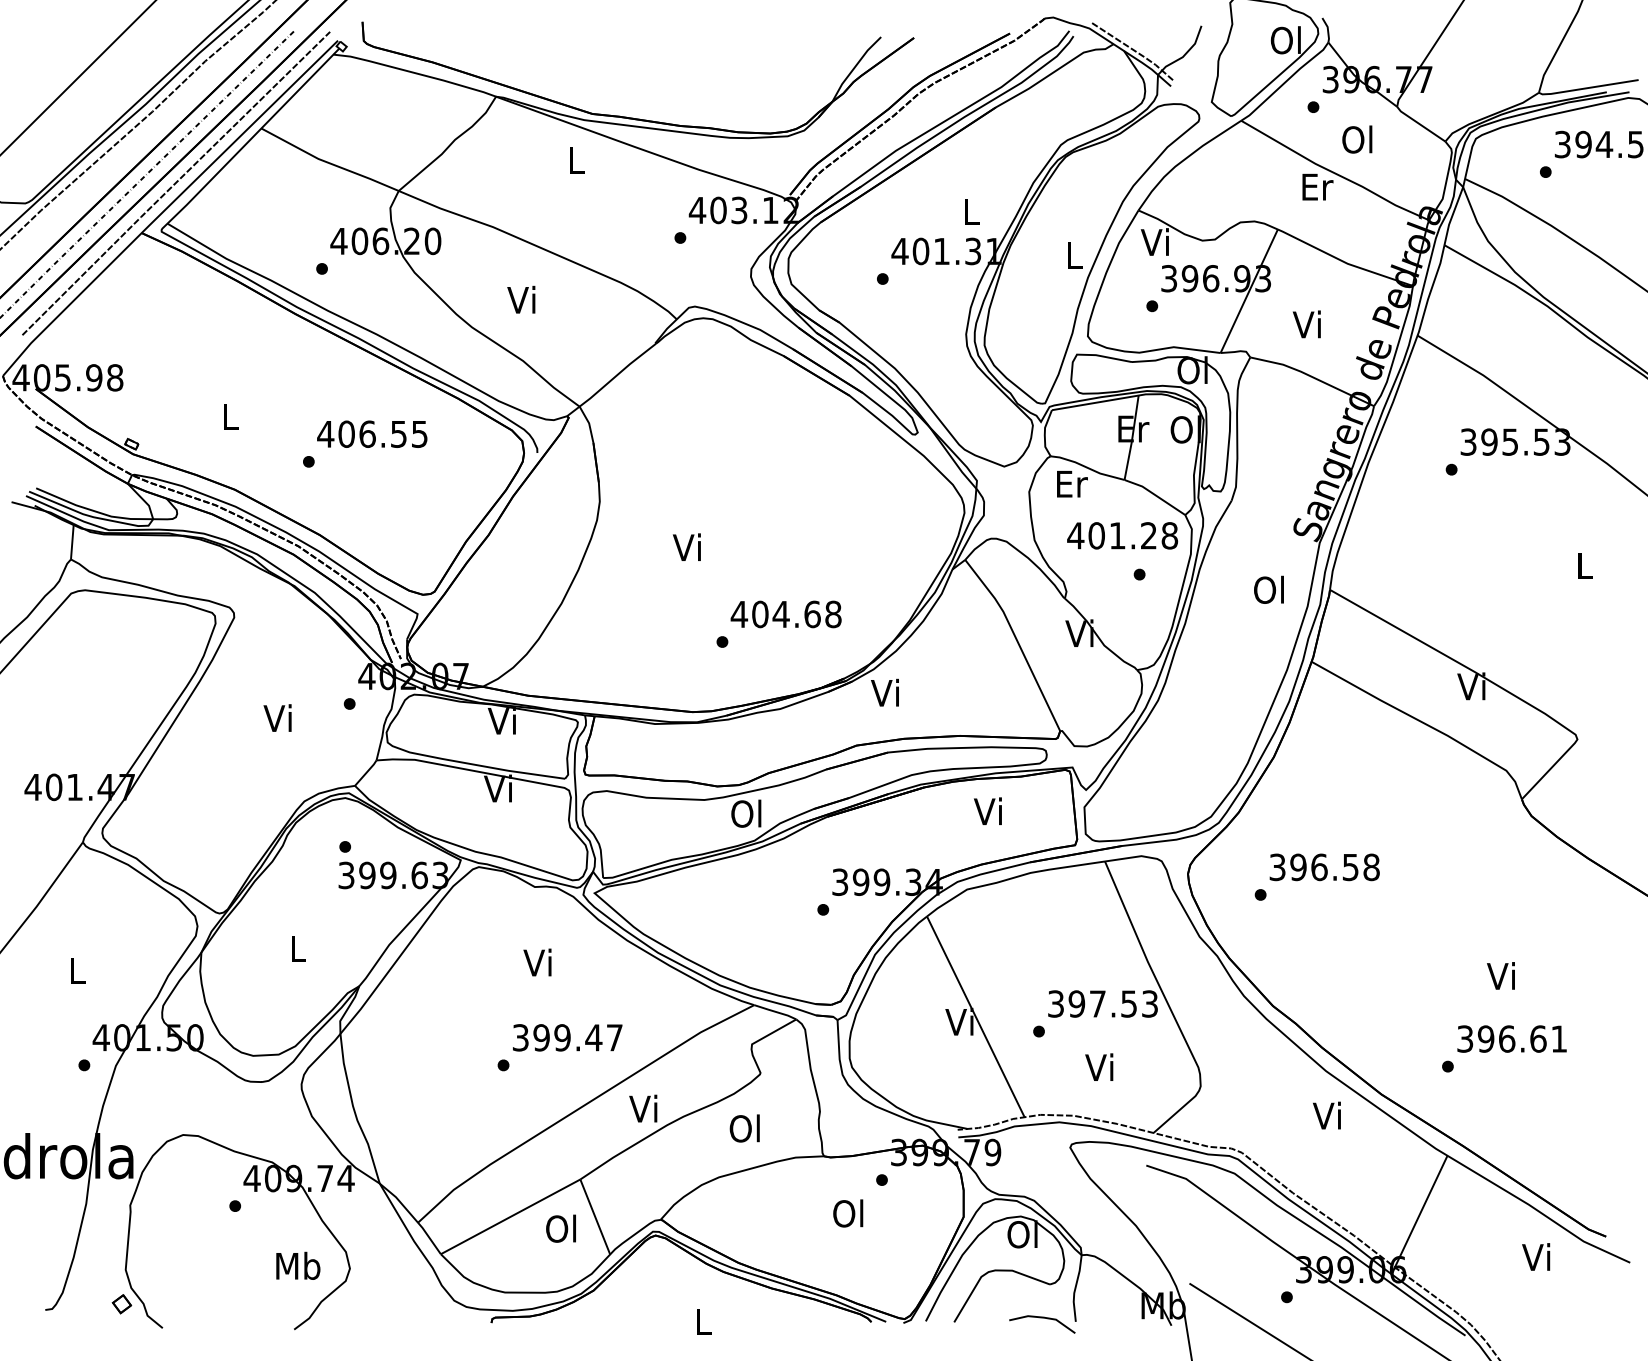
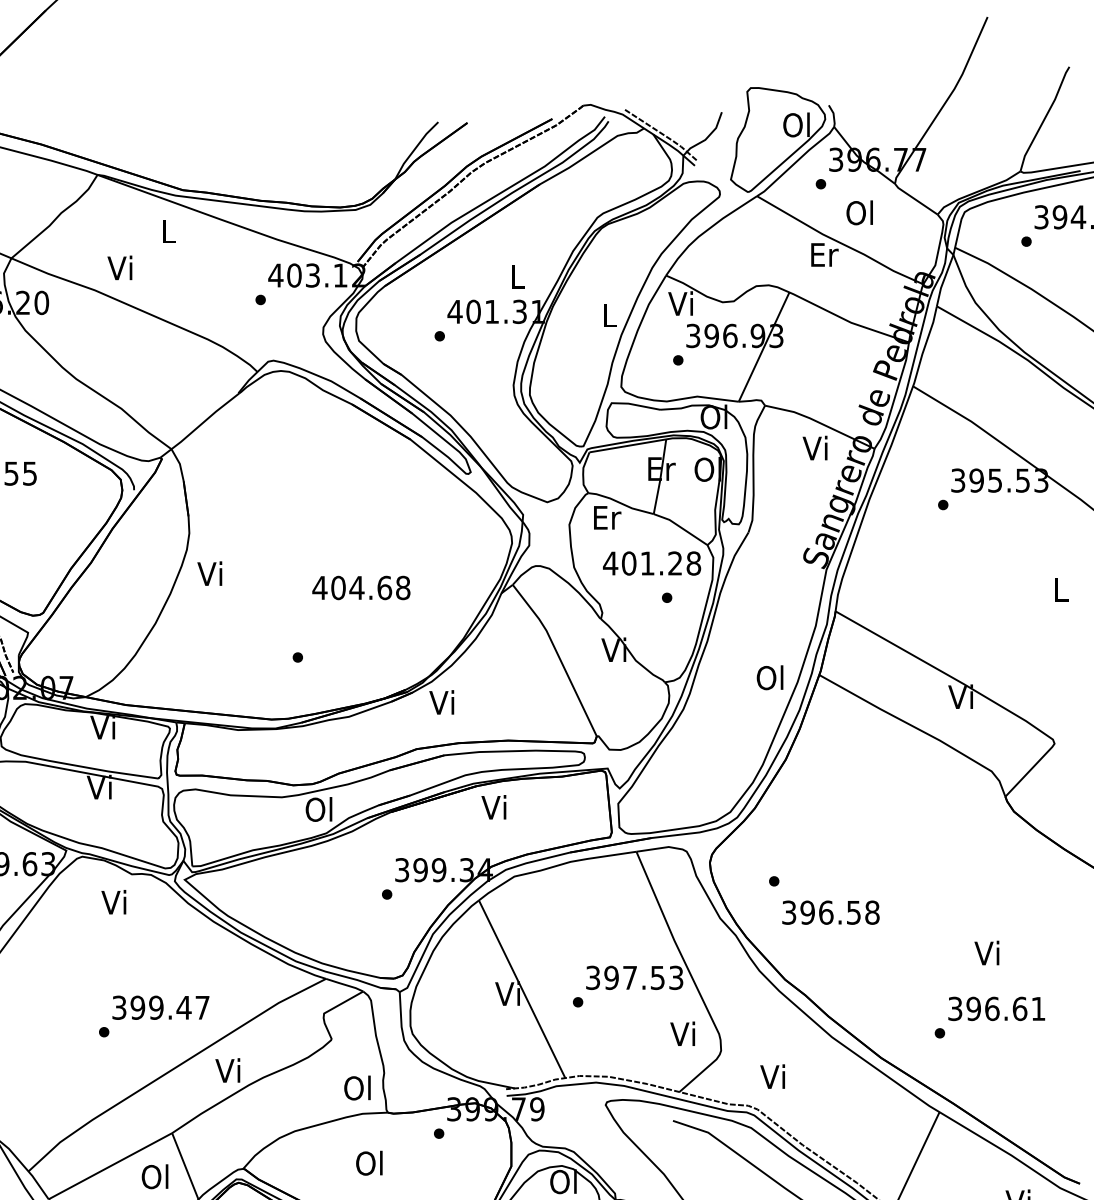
text: (521, 299) -> (120, 267), moved
text: (1306, 324) -> (814, 448), moved
text: (686, 546) -> (209, 572), moved
text: (1268, 589) -> (769, 677), moved
text: (785, 614) -> (360, 588), moved
text: (987, 810) -> (493, 806), moved
text: (1324, 867) -> (830, 912), moved
text: (537, 962) -> (113, 902), moved
text: (1099, 1066) -> (682, 1033), moved
text: (1326, 1115) -> (772, 1076), moved
text: (744, 1128) -> (357, 1088), moved
text: (848, 1213) -> (369, 1163), moved

